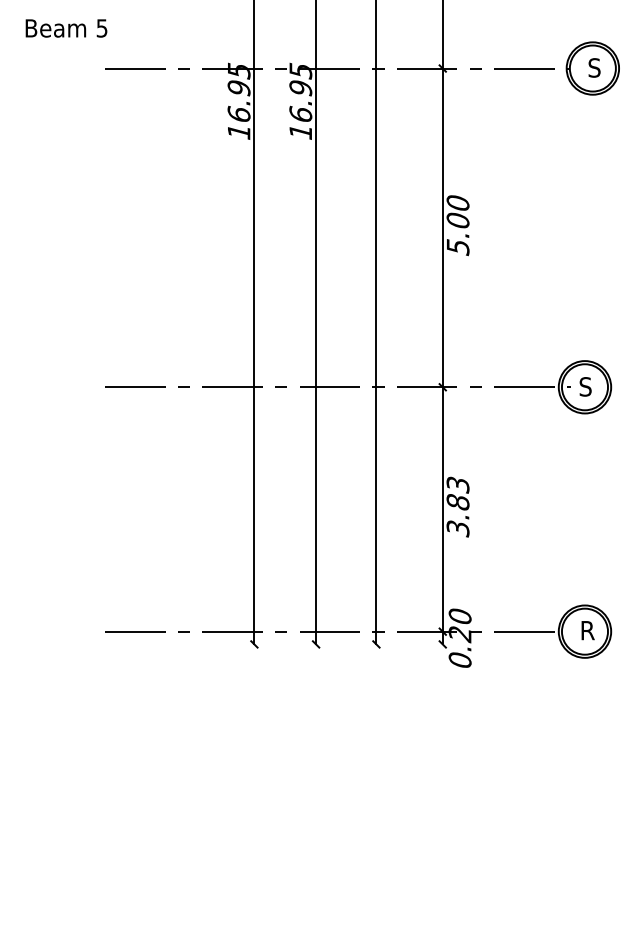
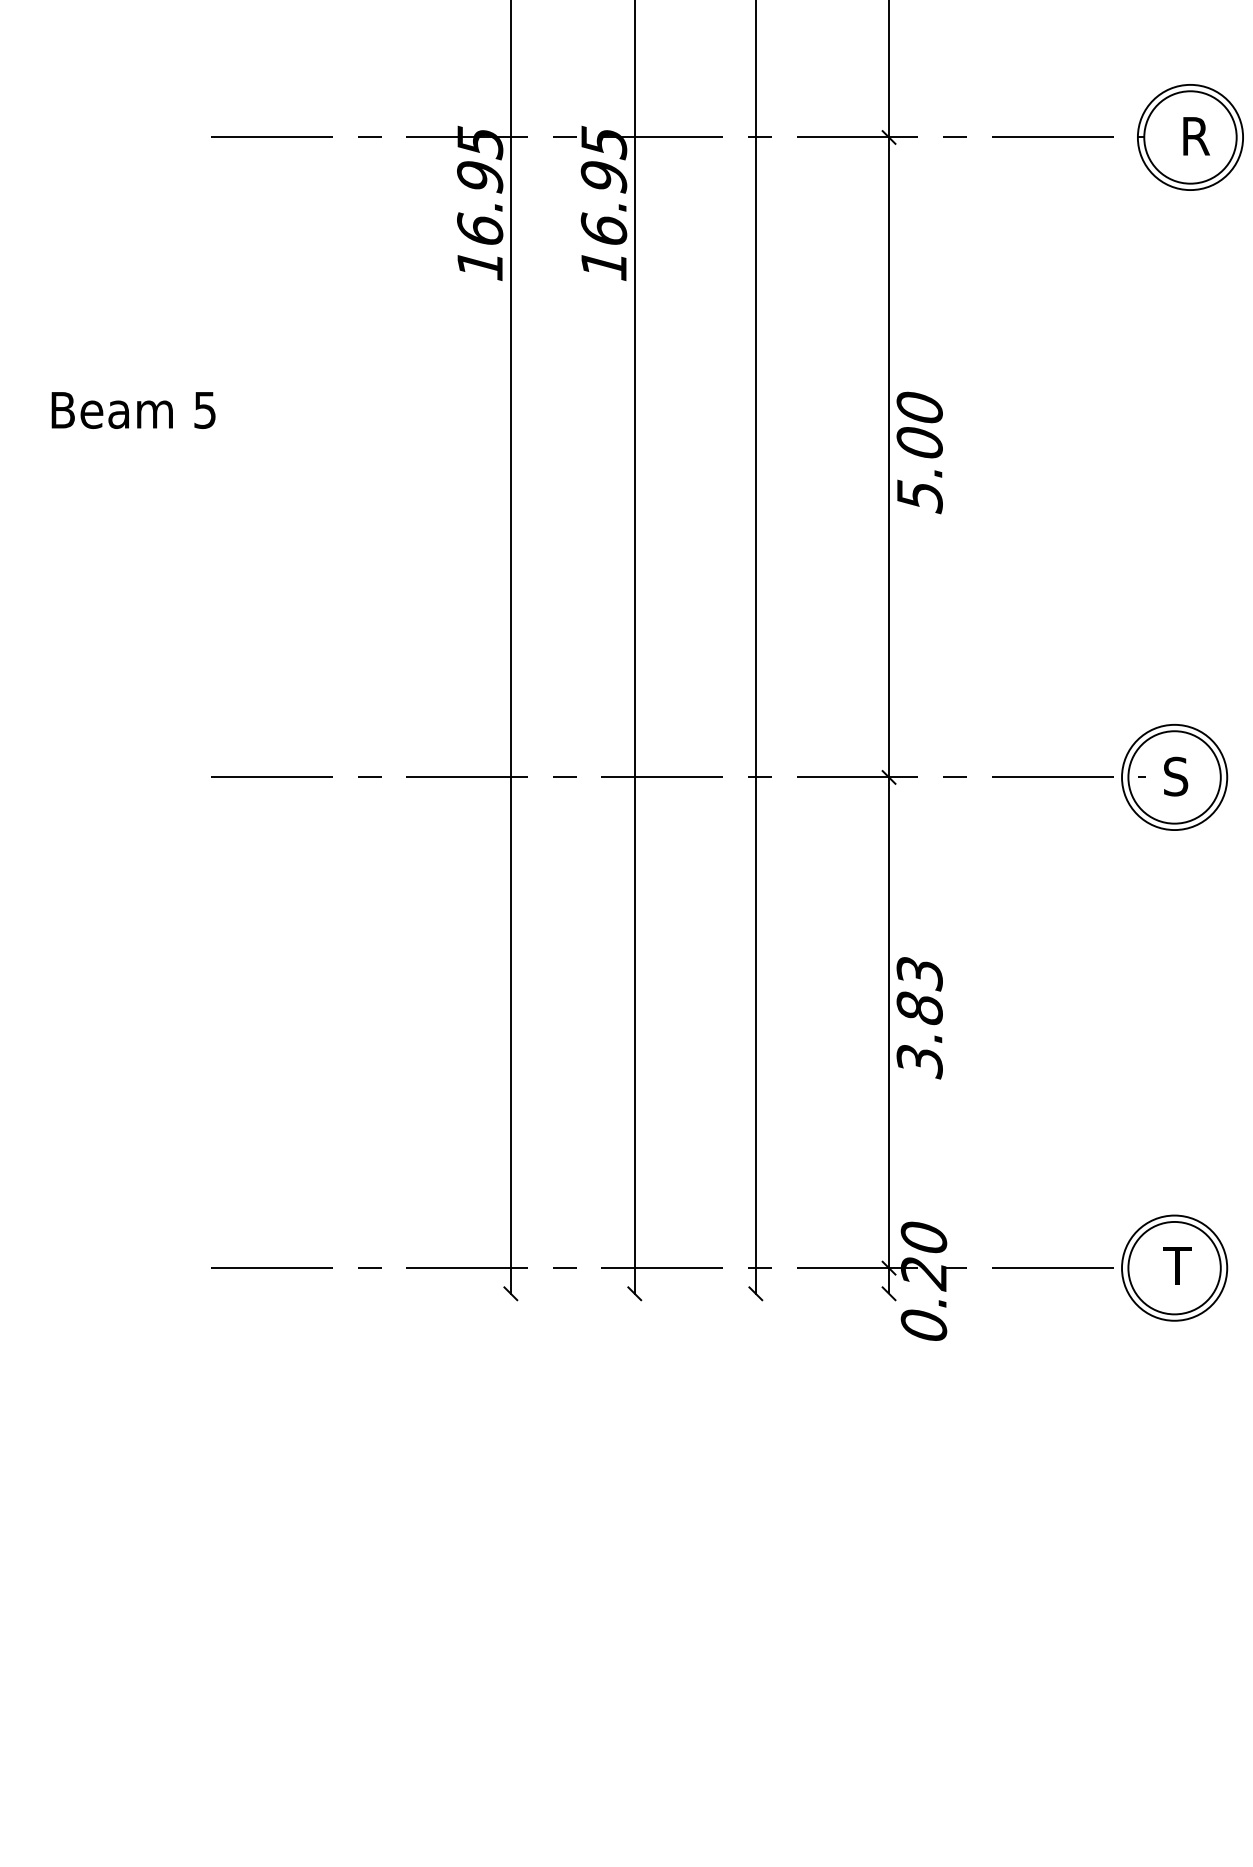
text: (66, 28) -> (133, 410), moved
text: (595, 67) -> (1195, 135), S -> R
text: (586, 630) -> (1177, 1265), R -> T

